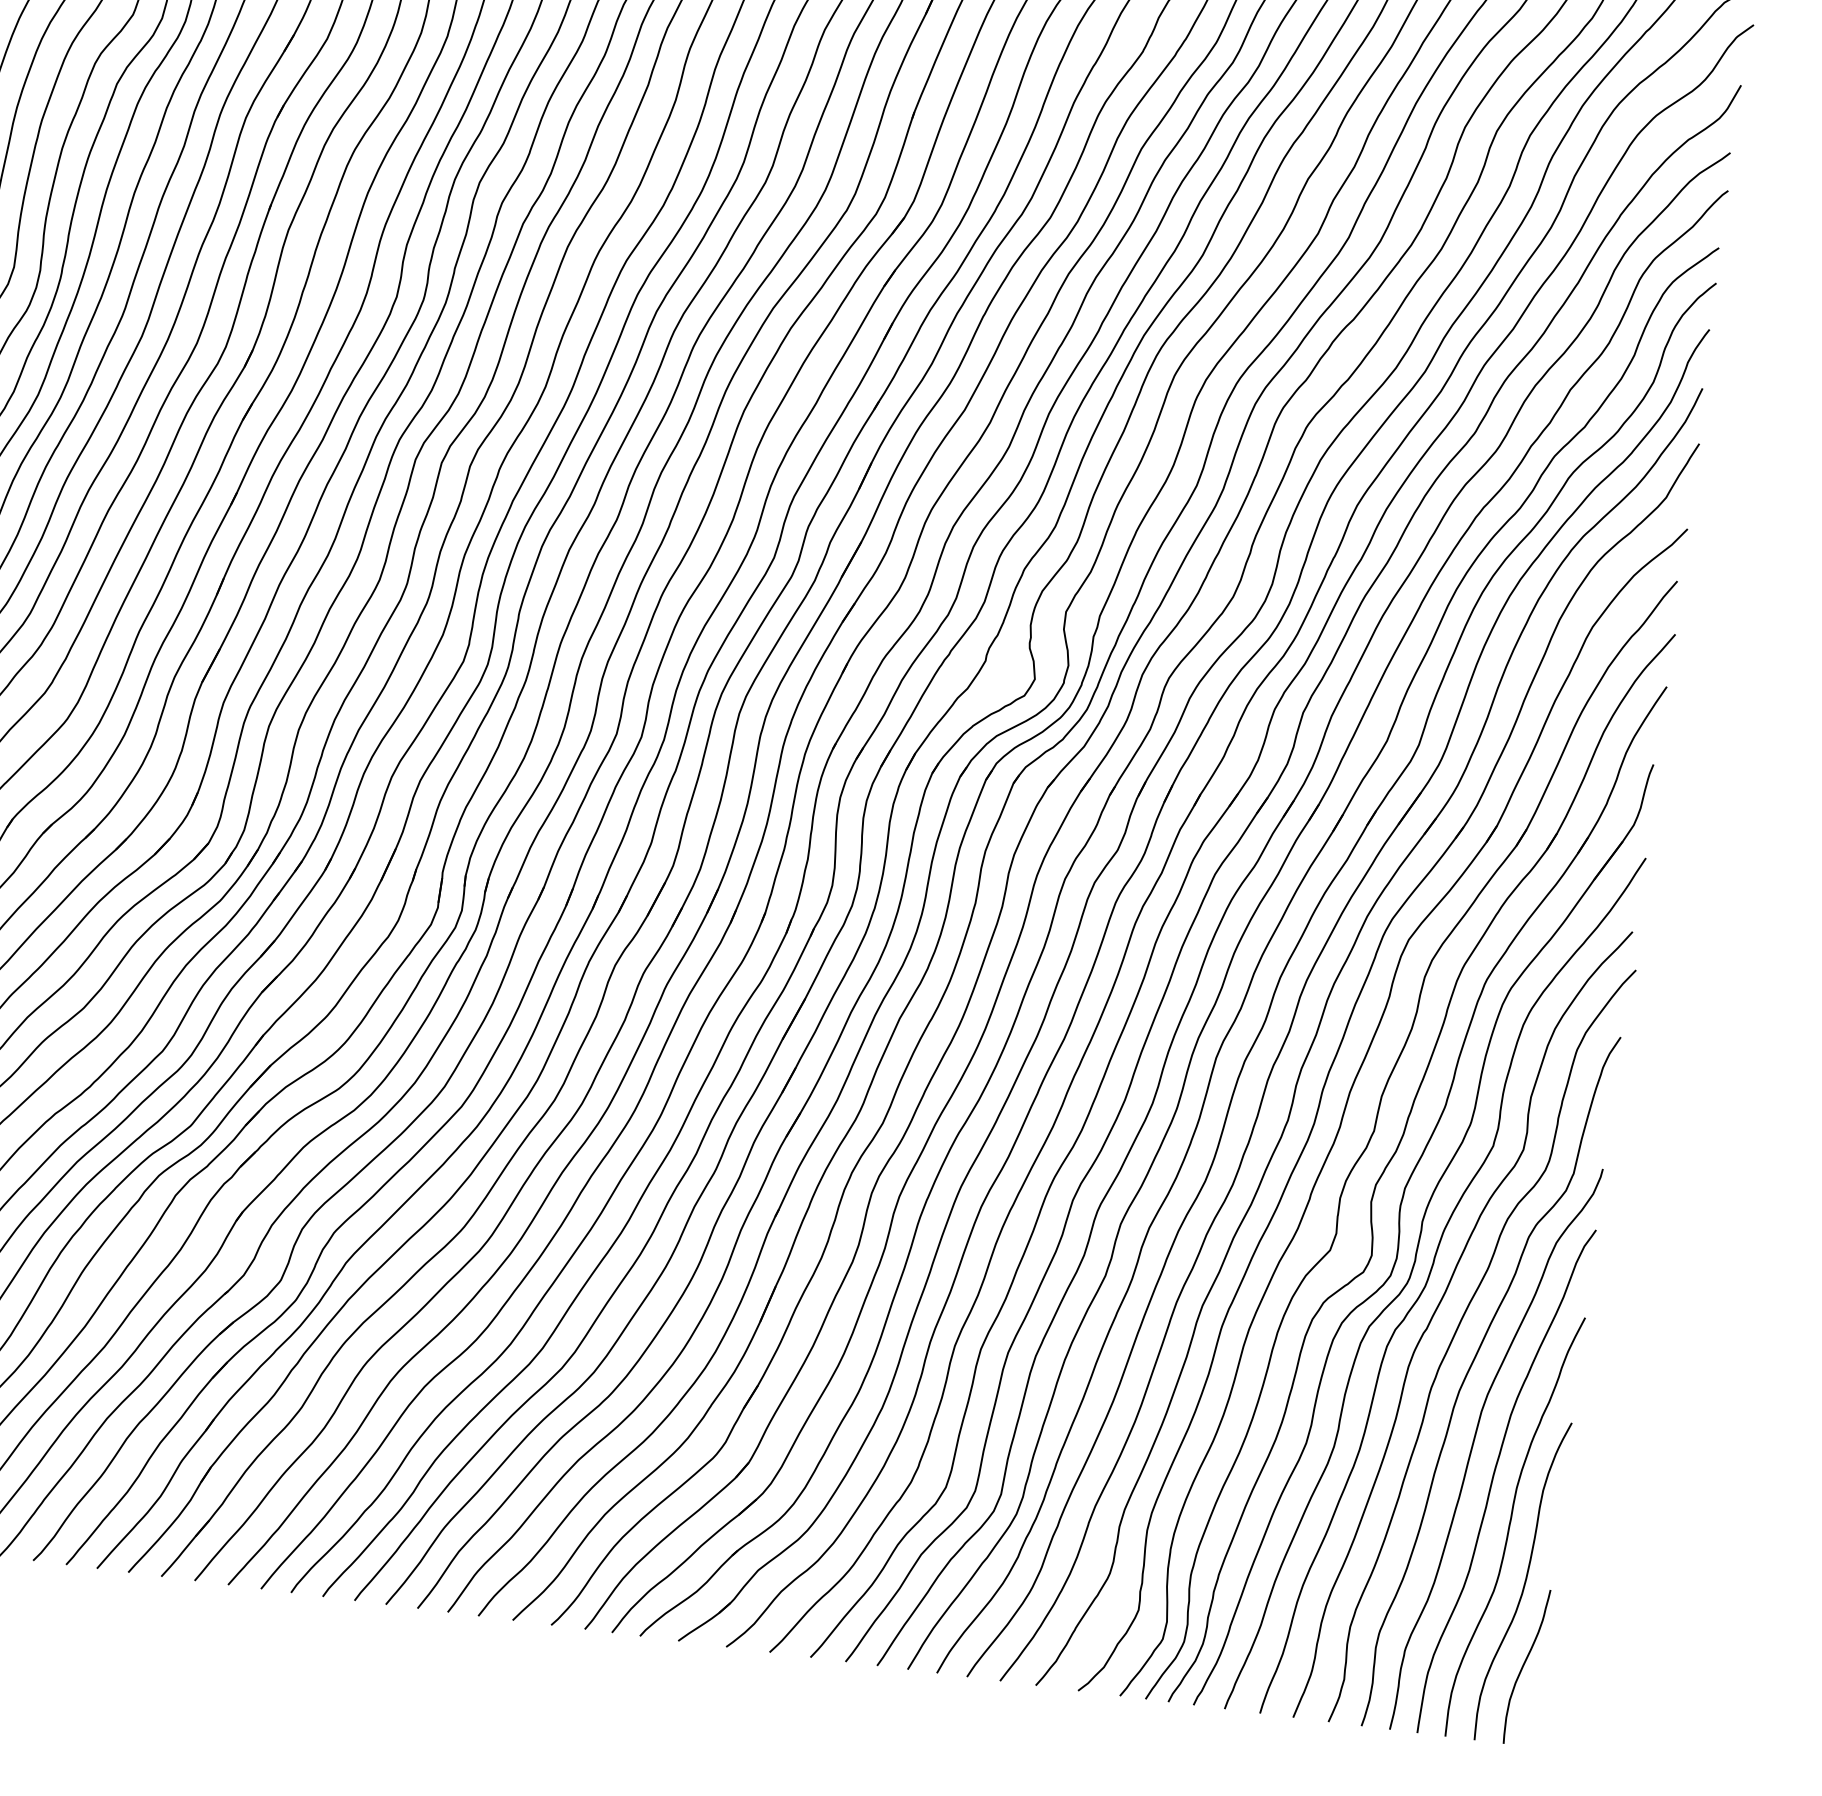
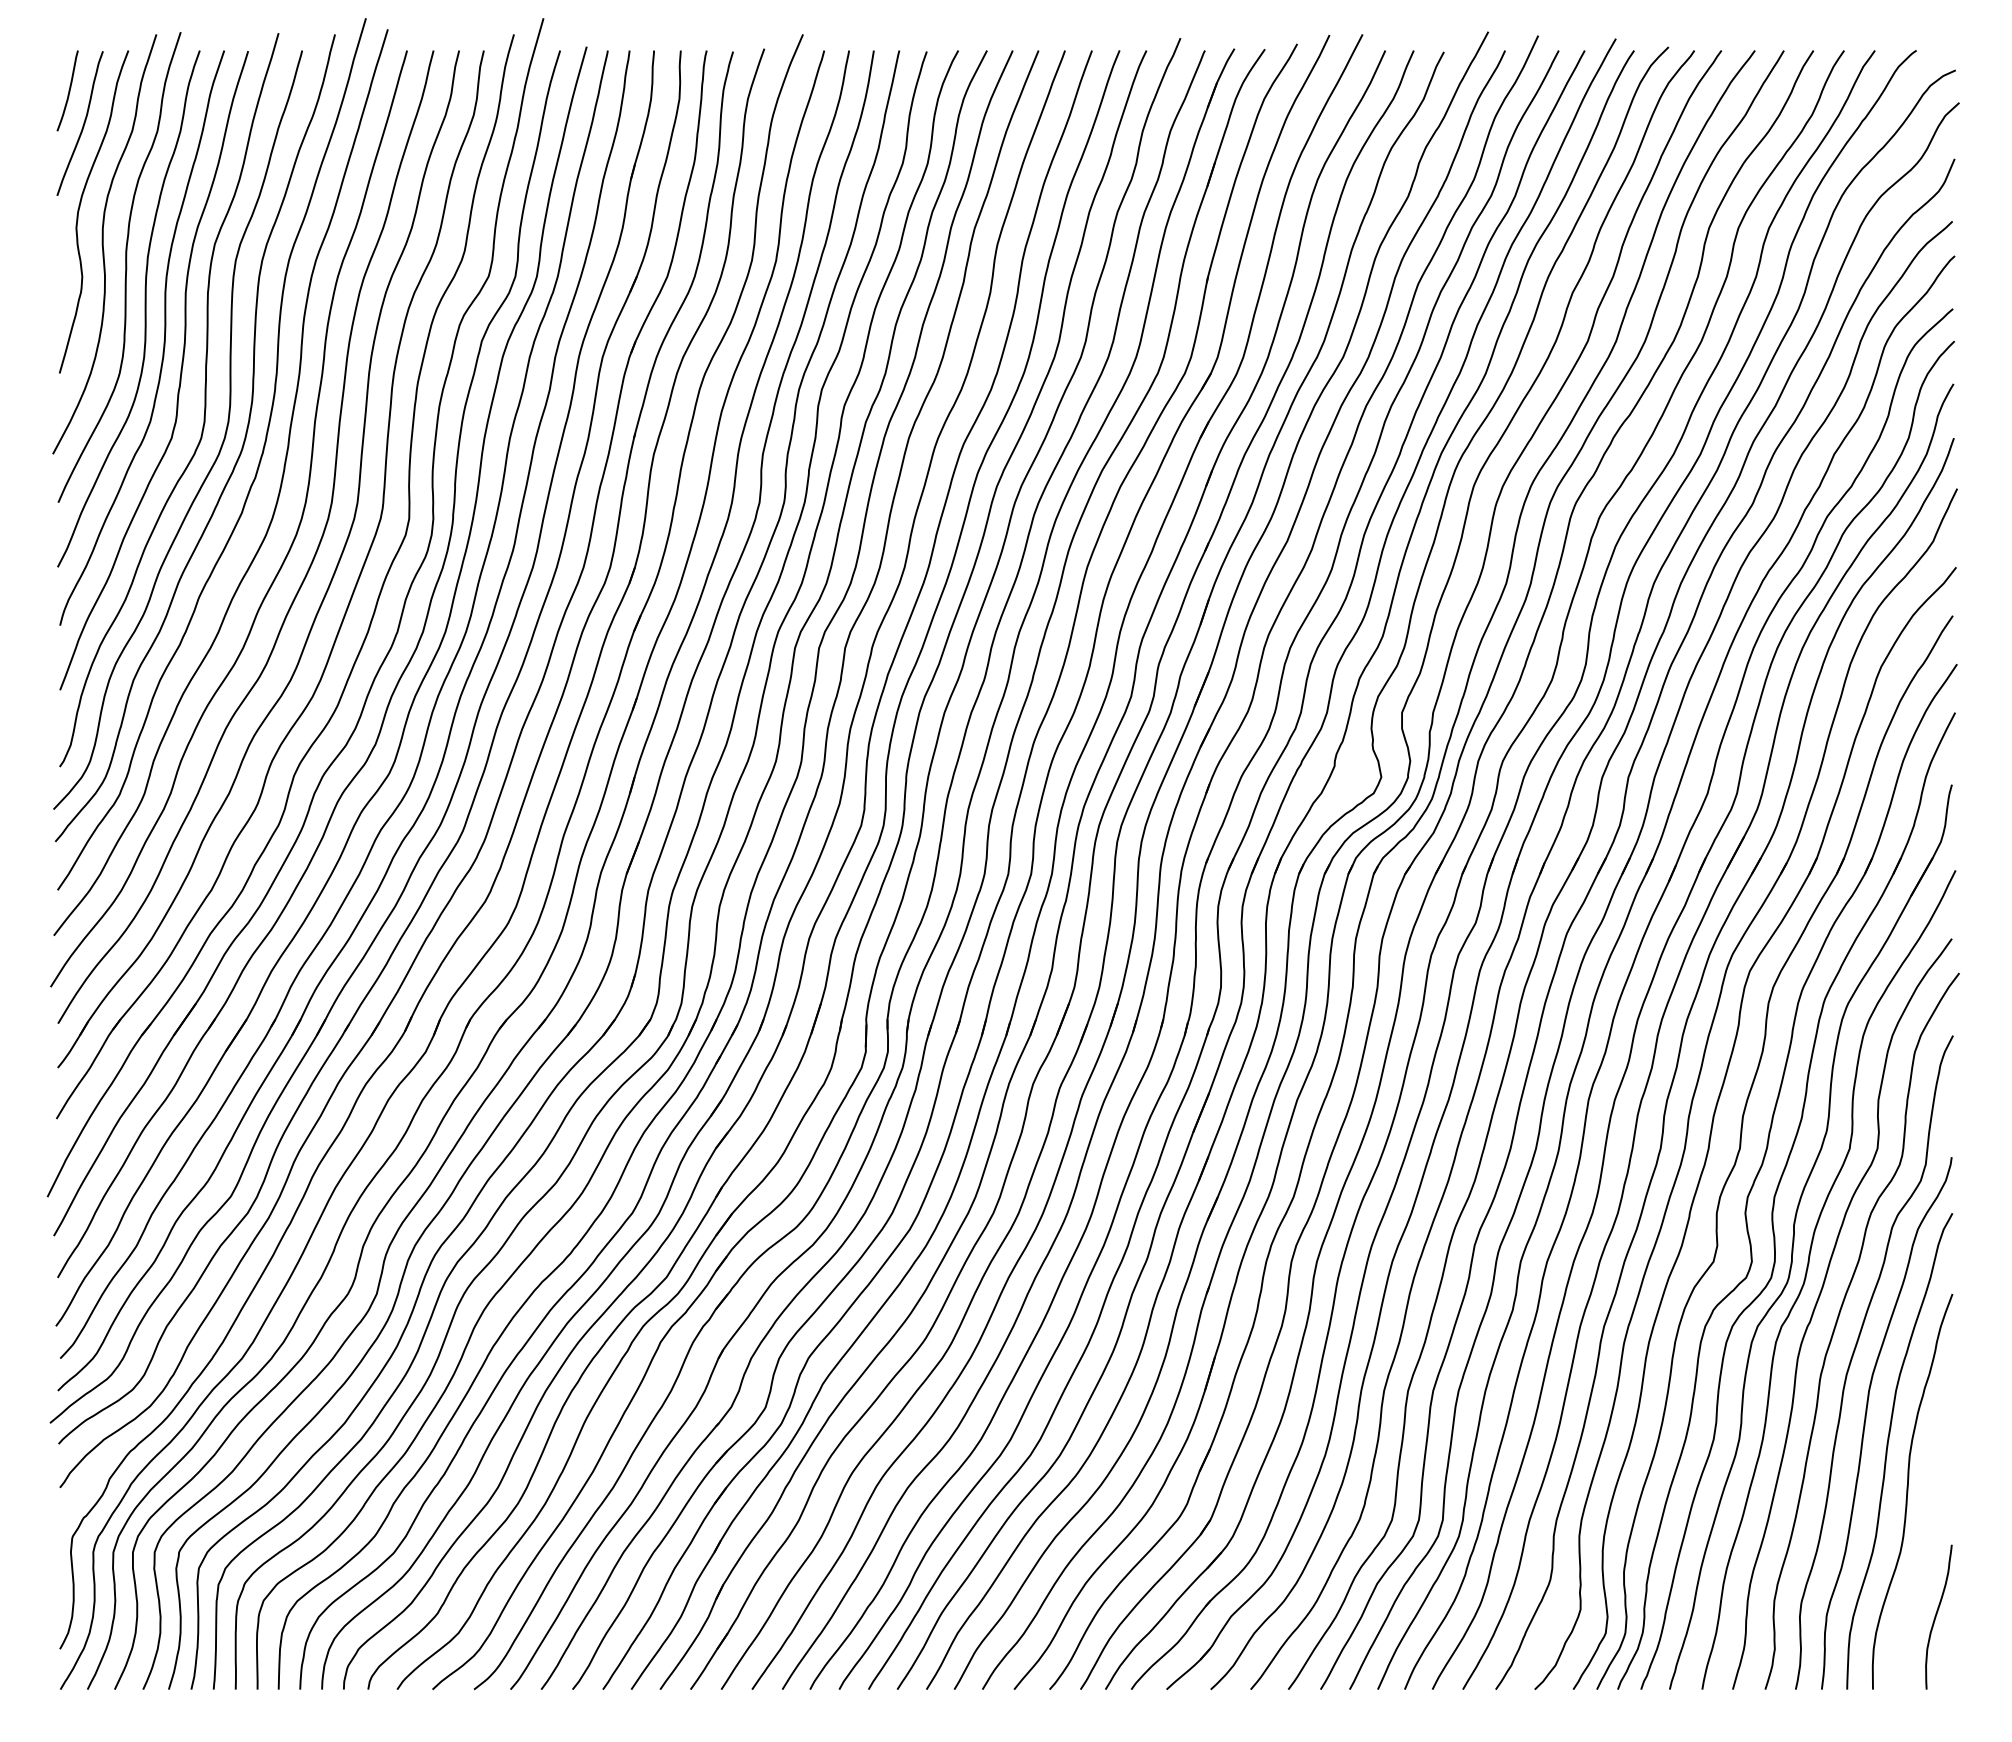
curve: (1524, 1580) -> (1927, 1539), removed

